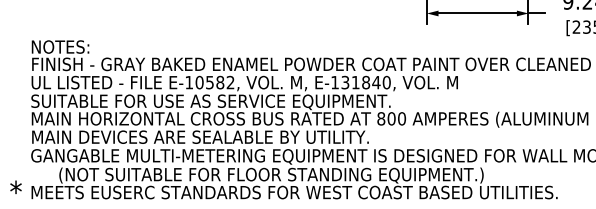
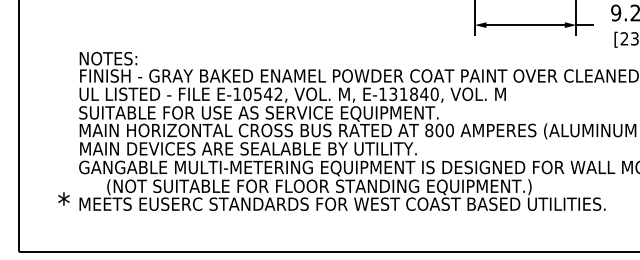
text: (220, 82) -> (268, 94), E-10582, -> E-10542,

